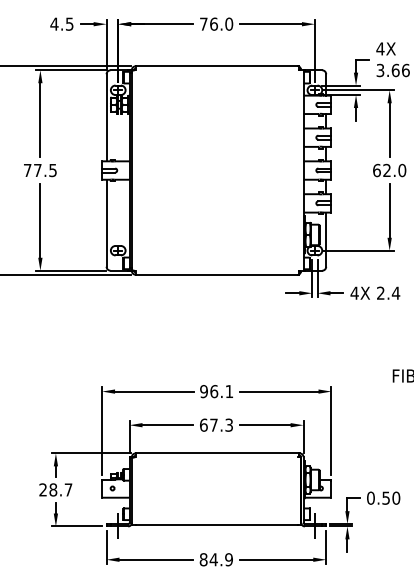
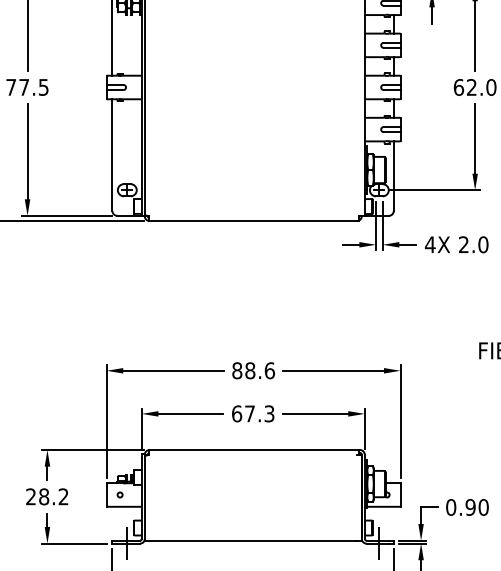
text: (395, 292) -> (482, 243), 2.4 -> 2.0
text: (216, 391) -> (253, 370), 96.1 -> 88.6
text: (68, 489) -> (63, 496), 28.7 -> 28.2
text: (386, 497) -> (471, 506), 0.50 -> 0.90

